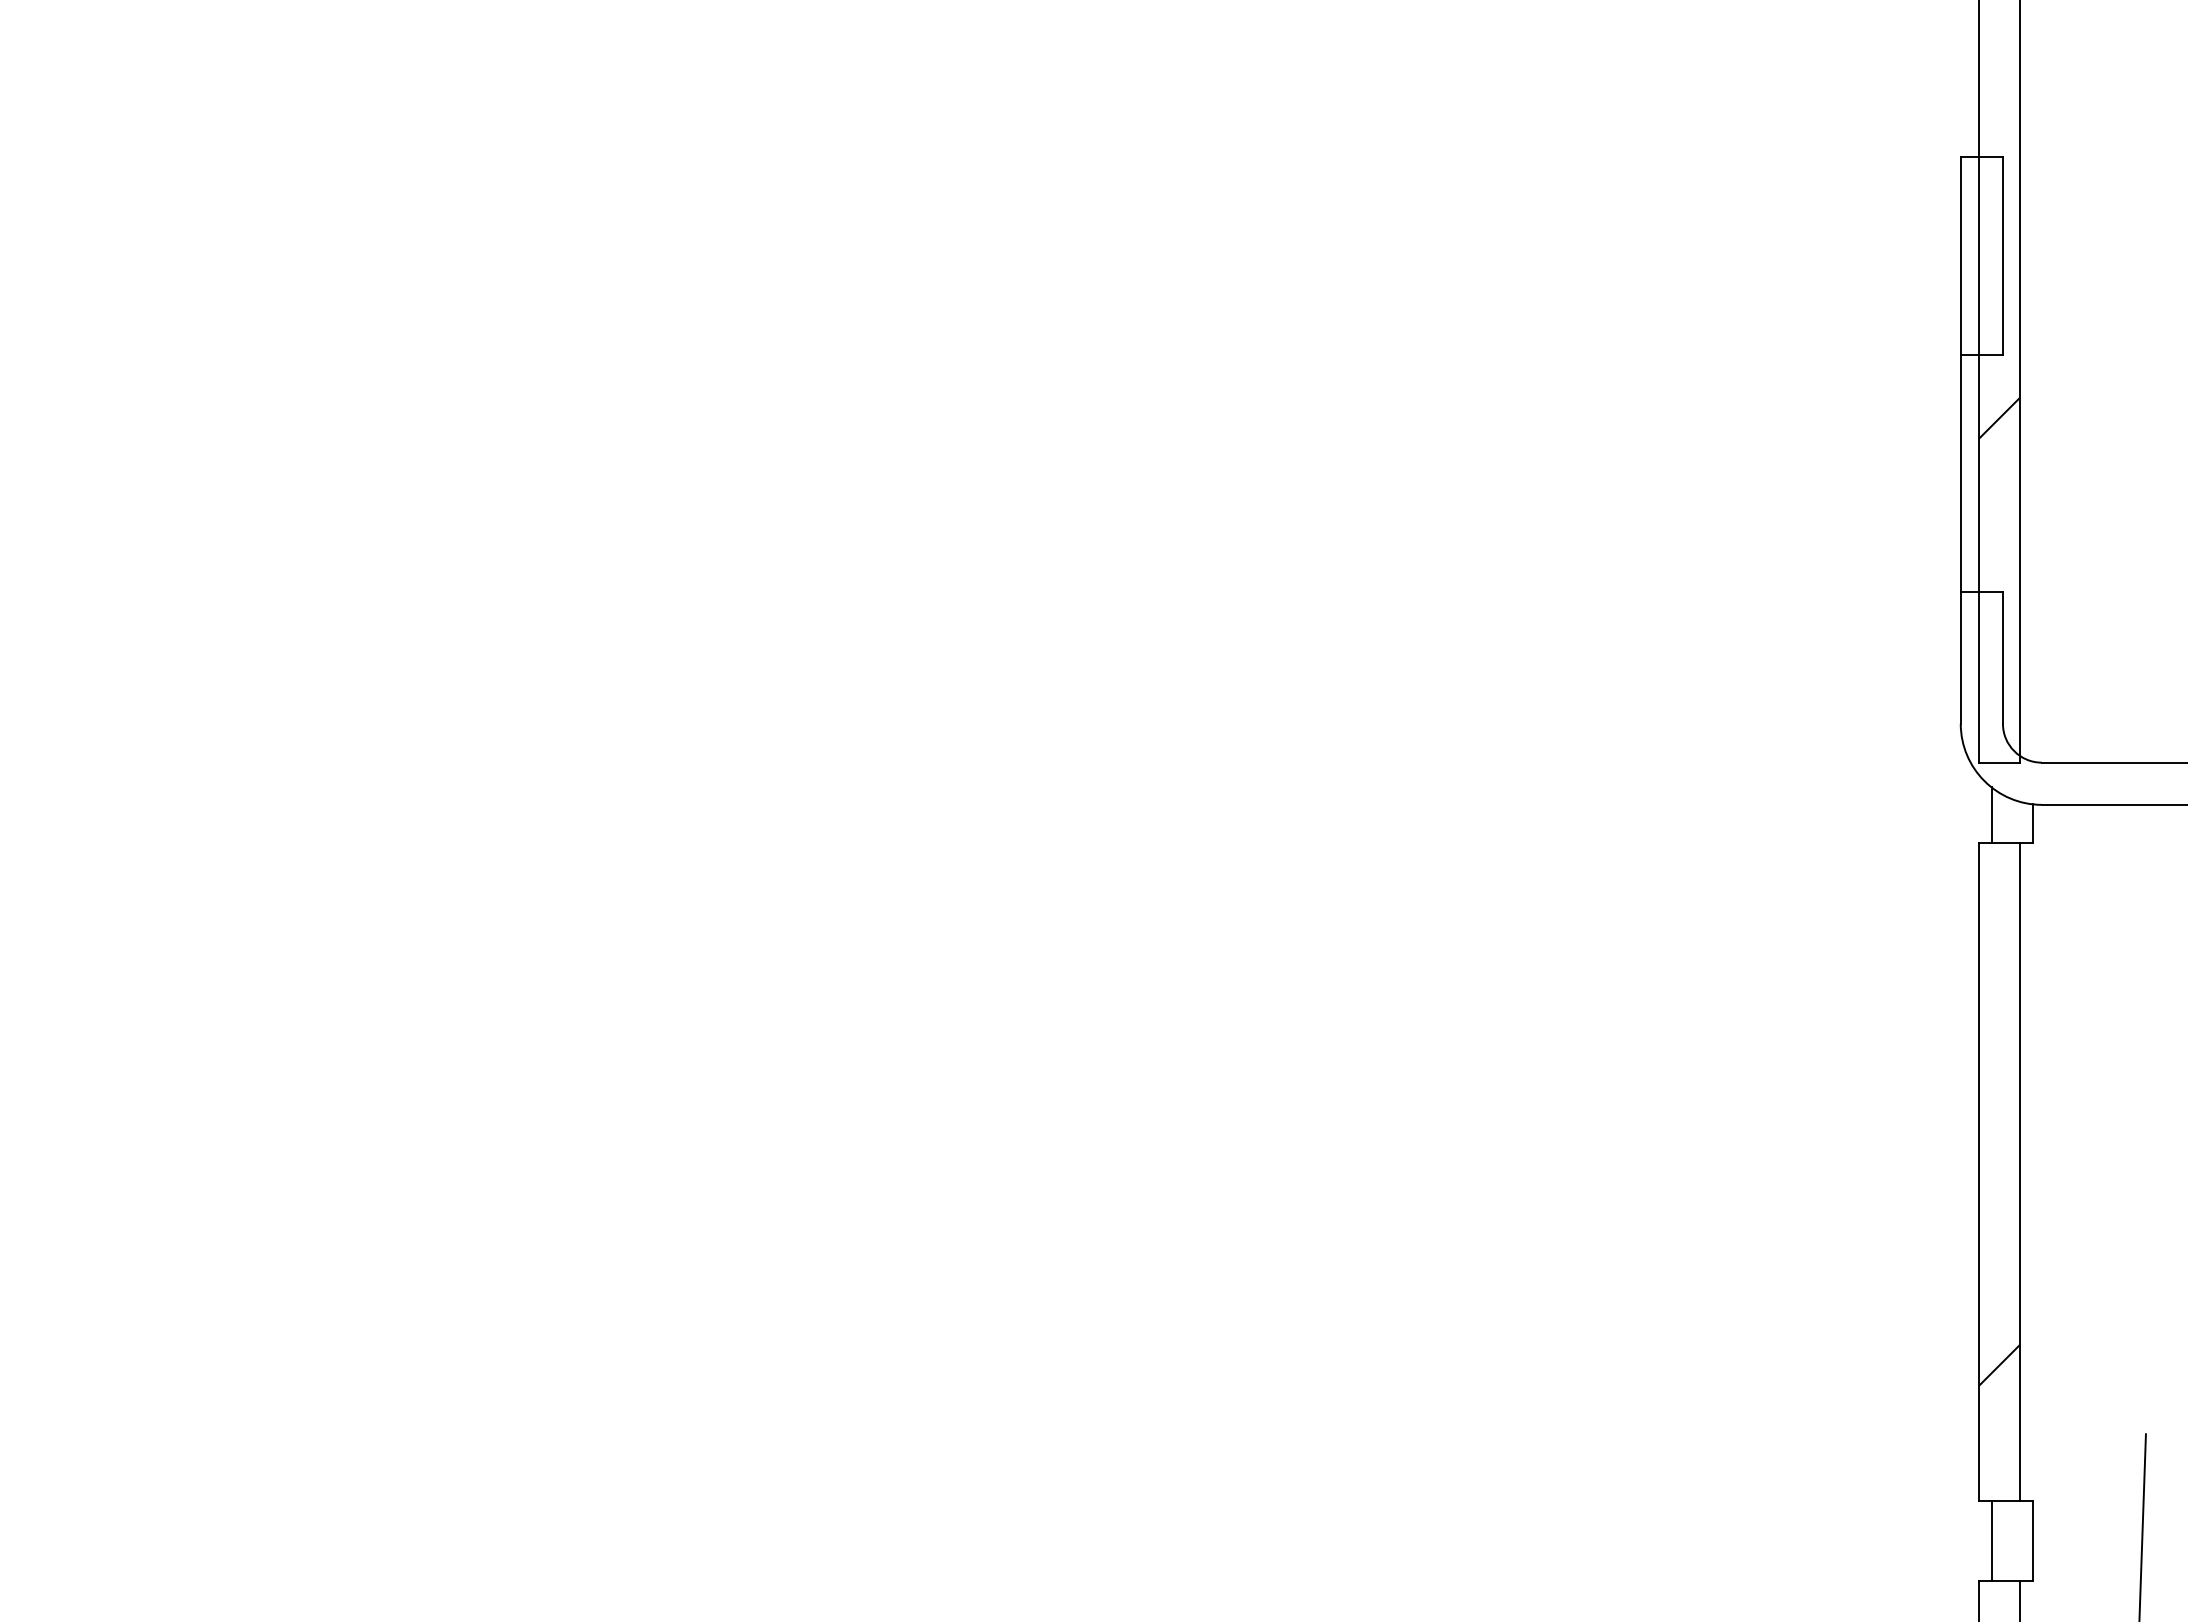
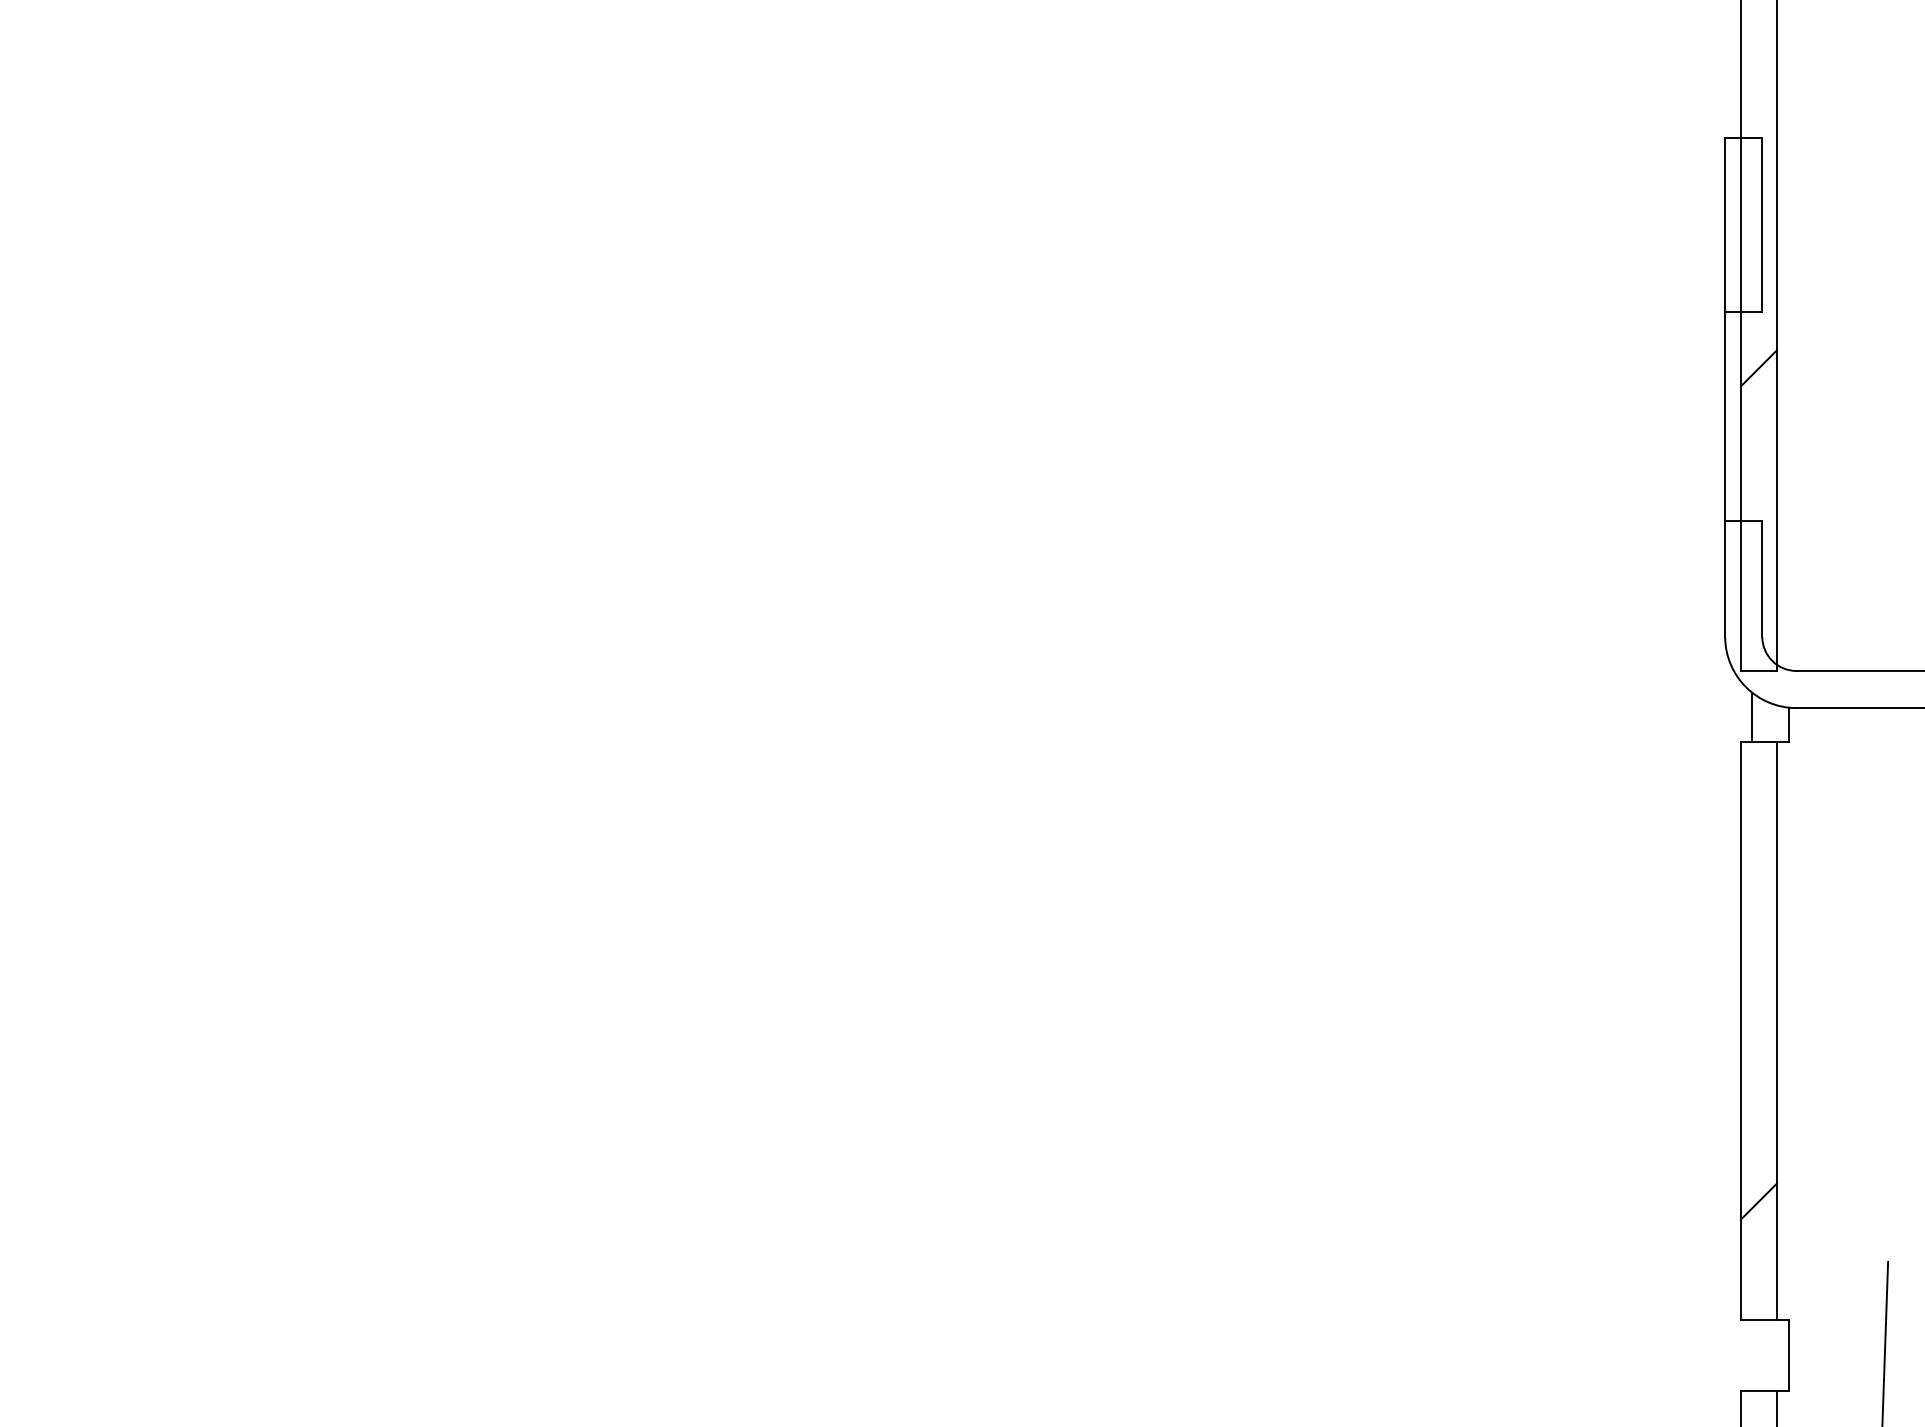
line: (1991, 1540) -> (1752, 1355), removed

